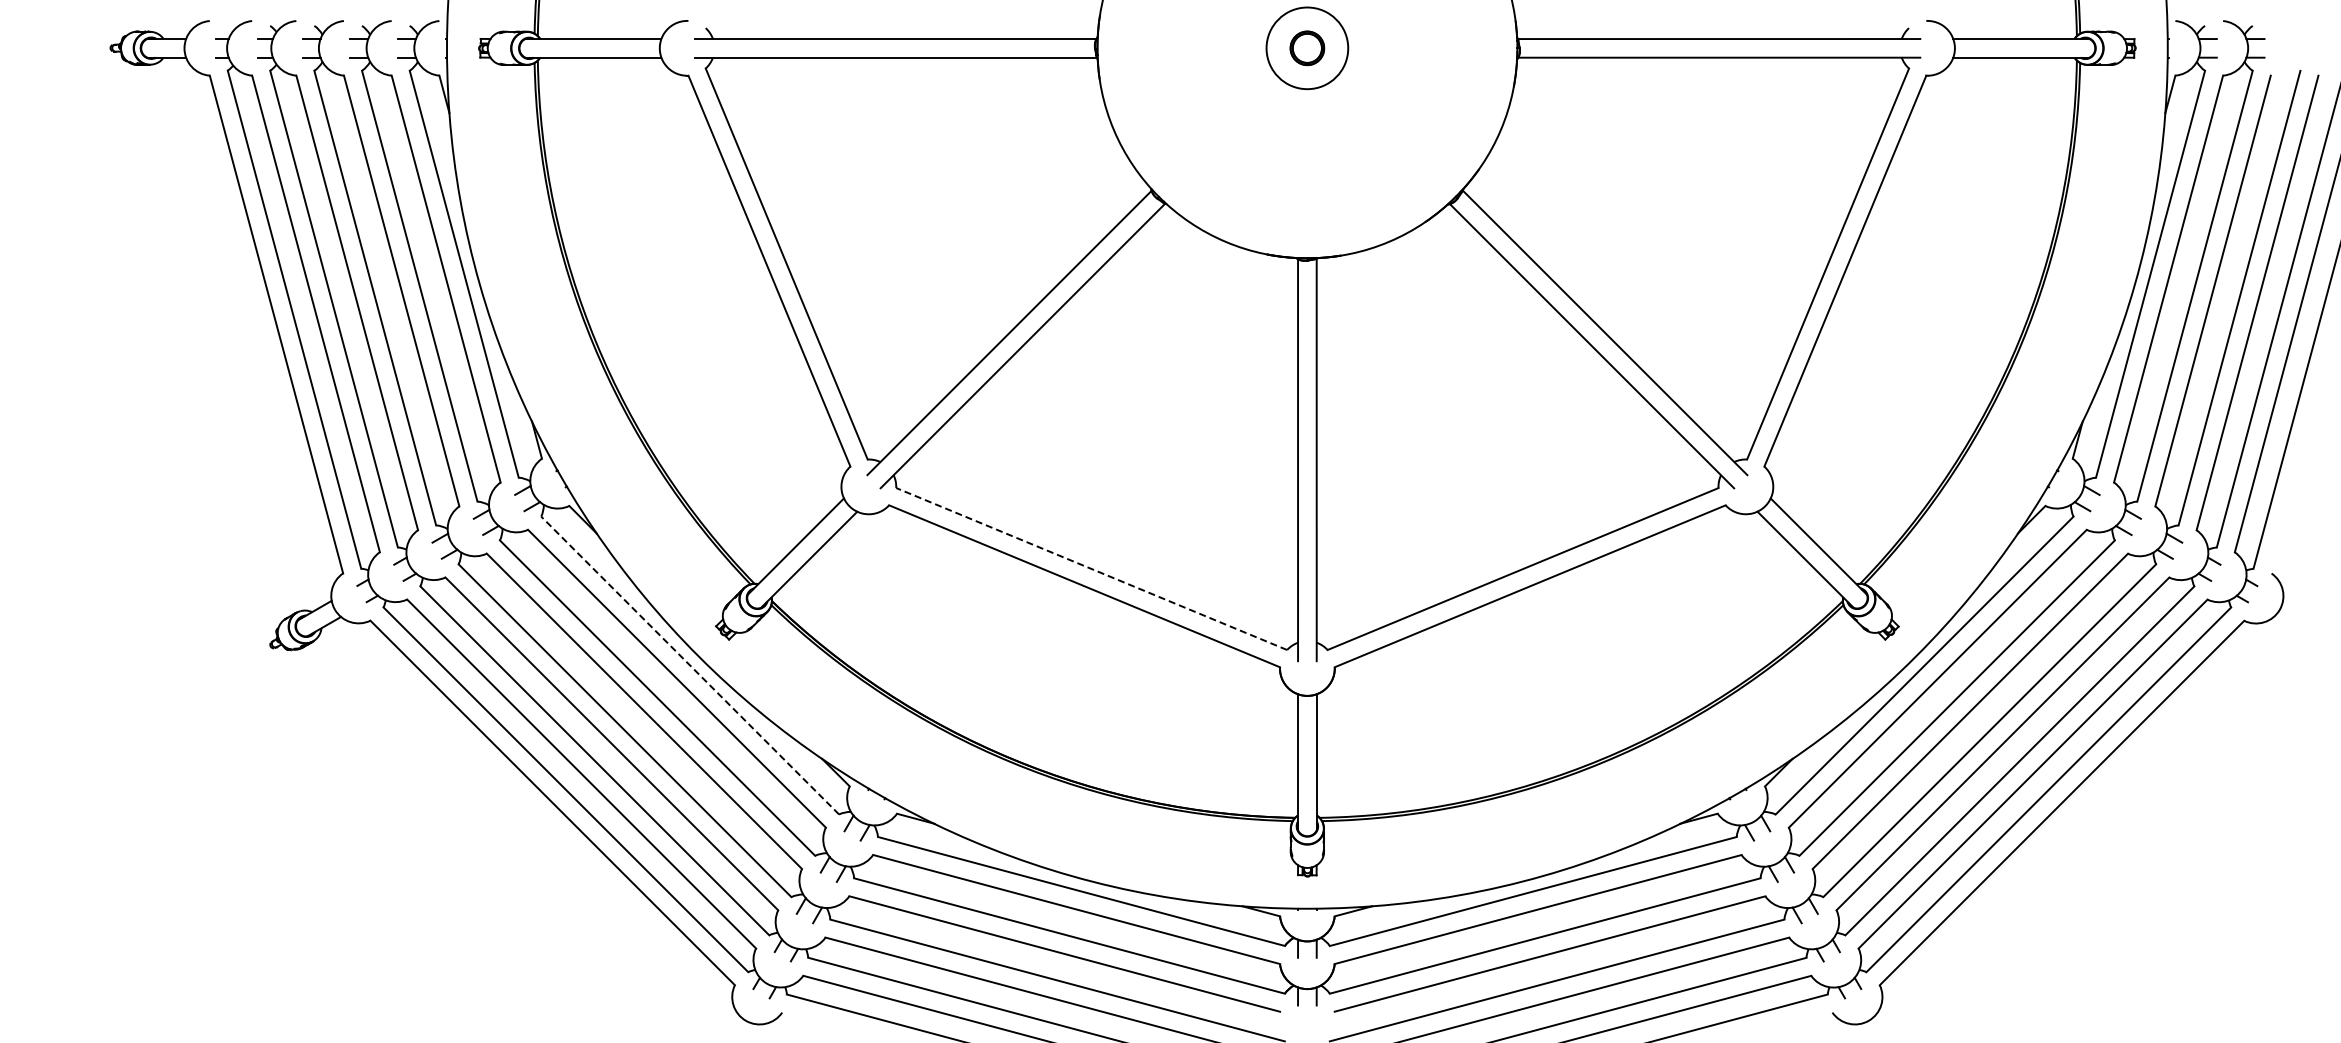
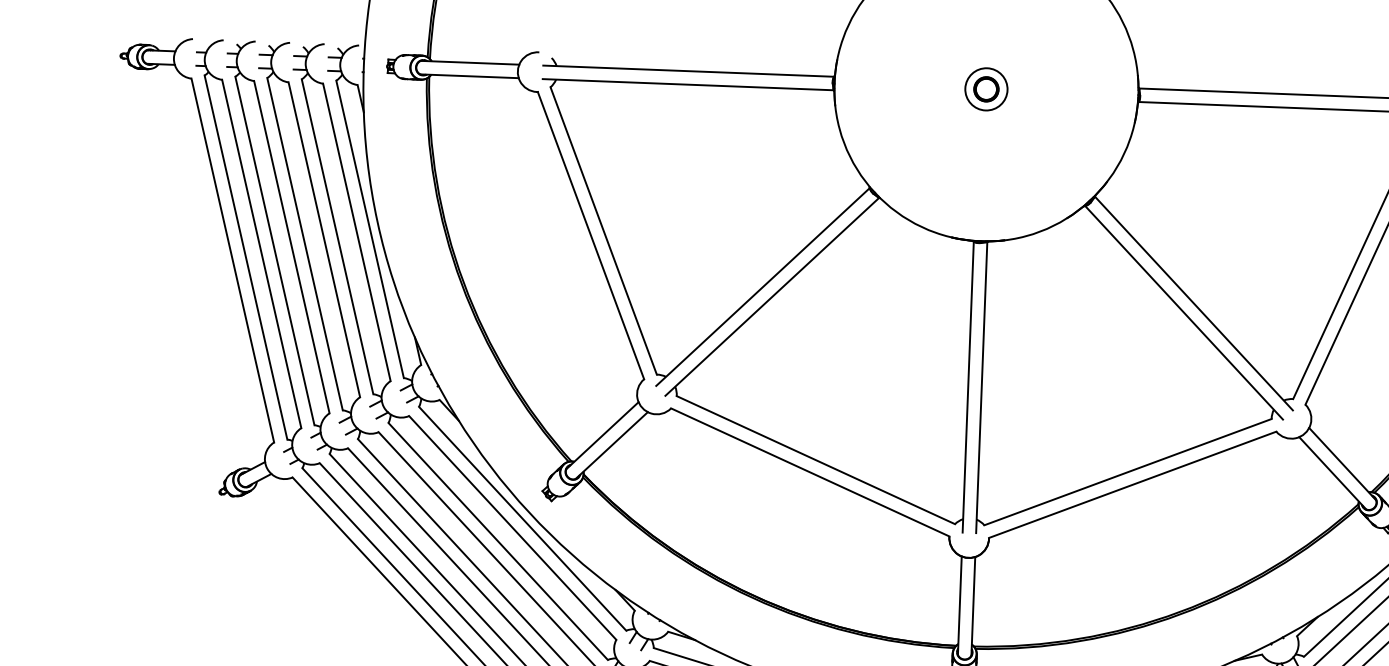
circle: (1307, 48) -> (986, 89), size x0.71
line: (1091, 569) -> (815, 460), dashed -> solid
line: (690, 665) -> (522, 518), dashed -> solid

